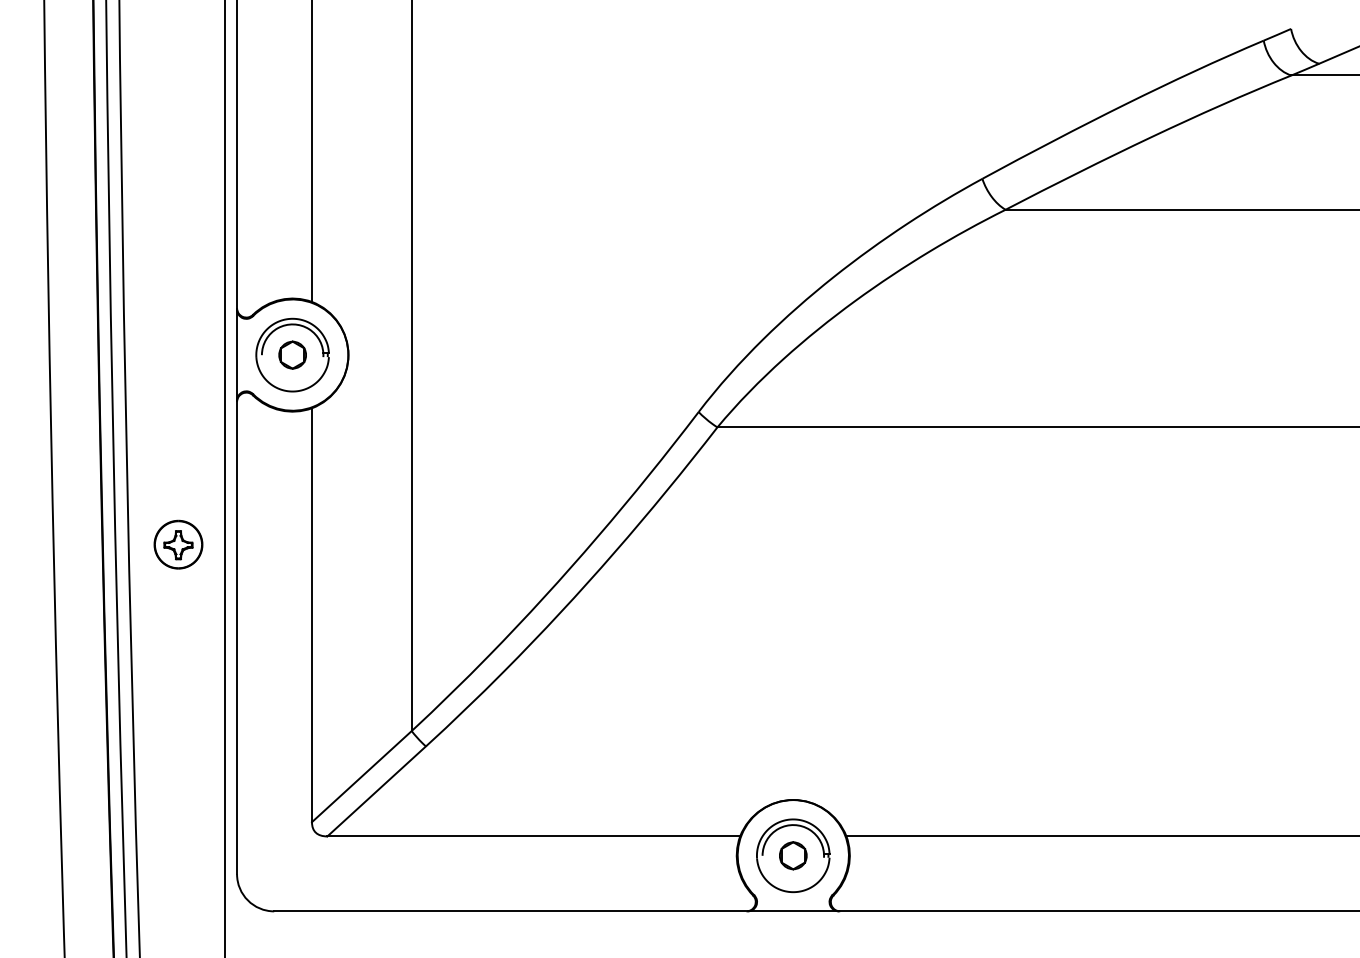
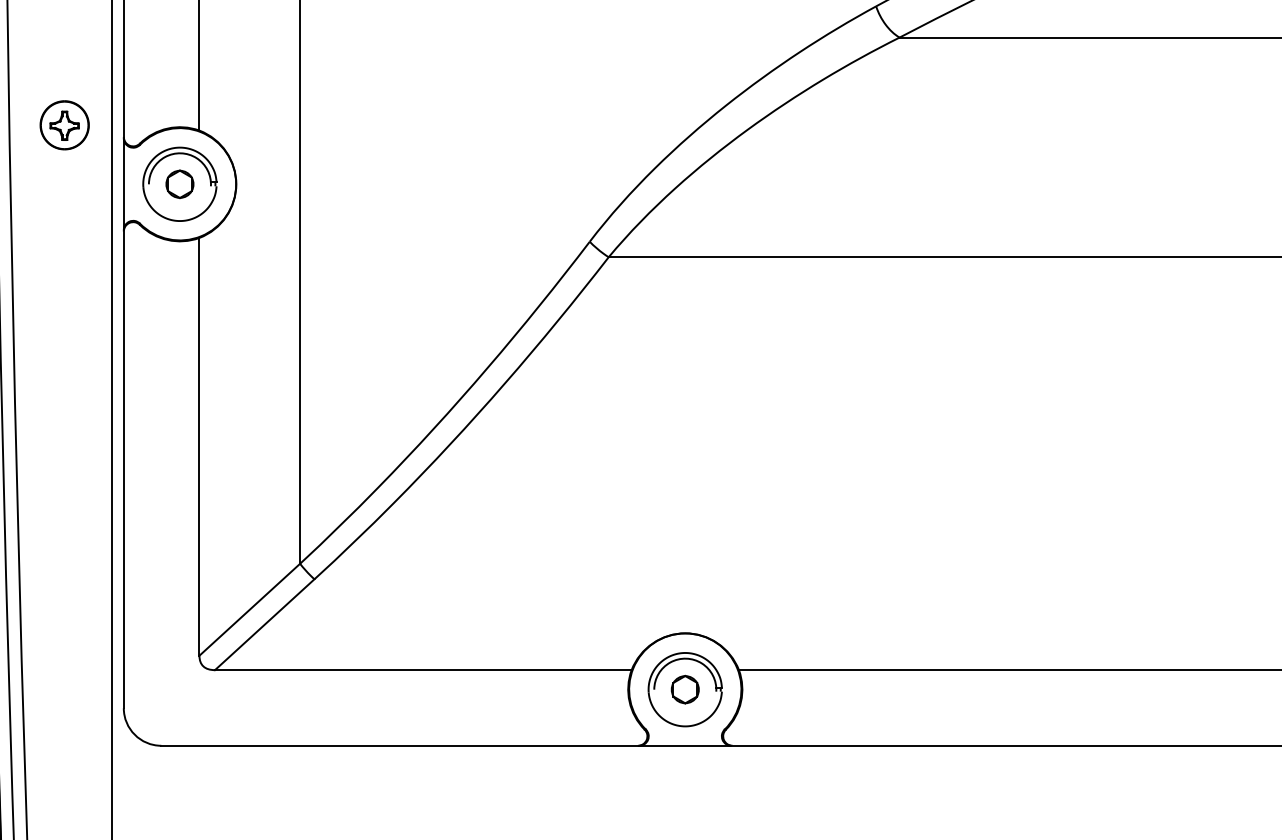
part: (178, 544) -> (64, 125), moved

